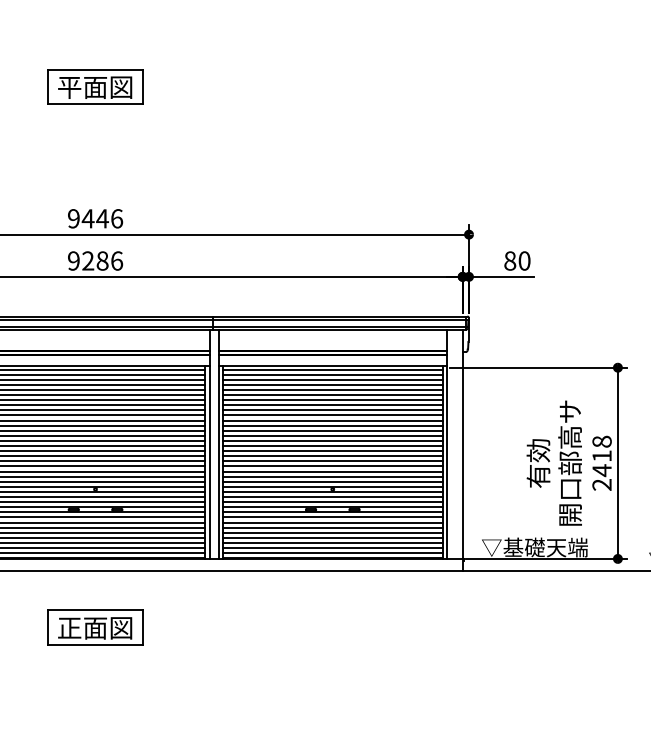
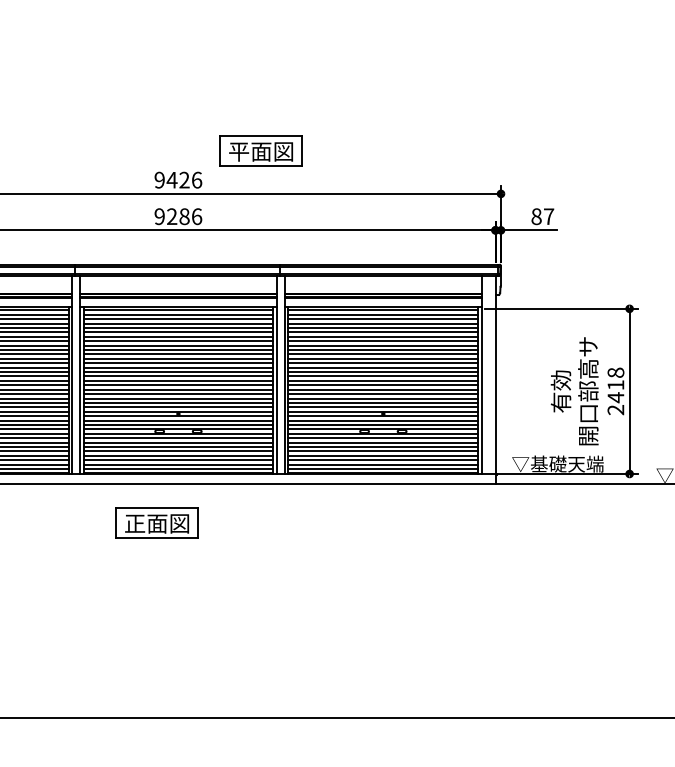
part: (94, 85) -> (260, 150), moved
text: (102, 217) -> (184, 179), 9446 -> 9426
text: (525, 260) -> (549, 216), 80 -> 87
part: (94, 626) -> (156, 522), moved

